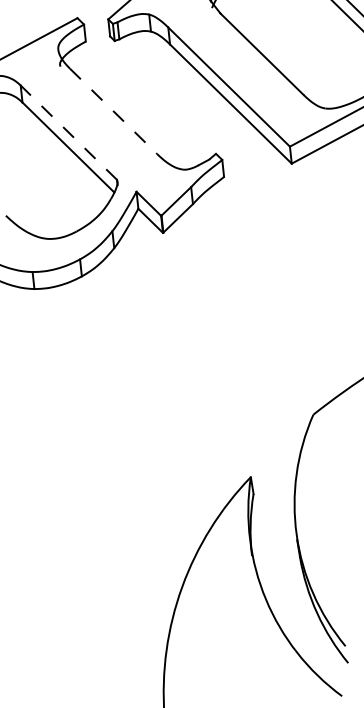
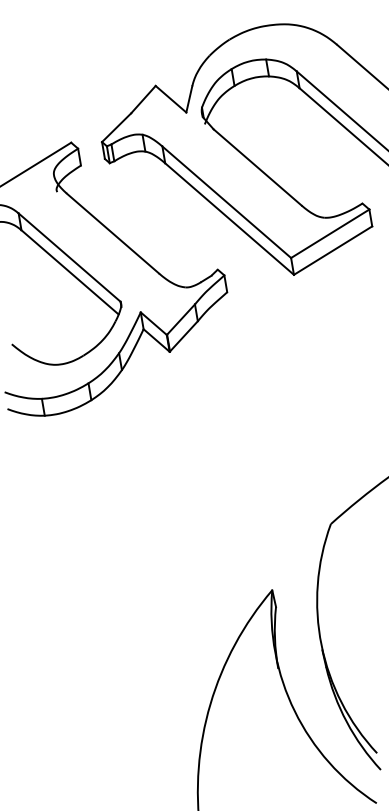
line: (113, 111) -> (112, 233), dashed -> solid
line: (68, 132) -> (69, 257), dashed -> solid

